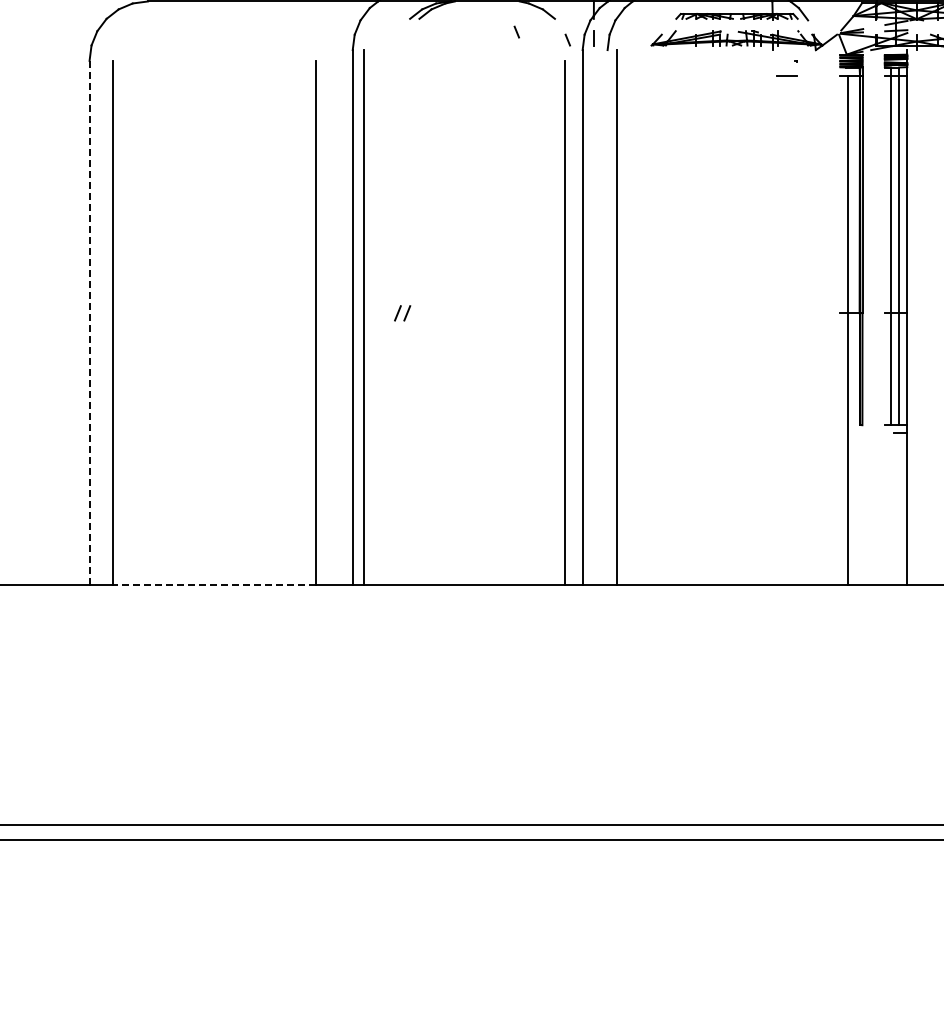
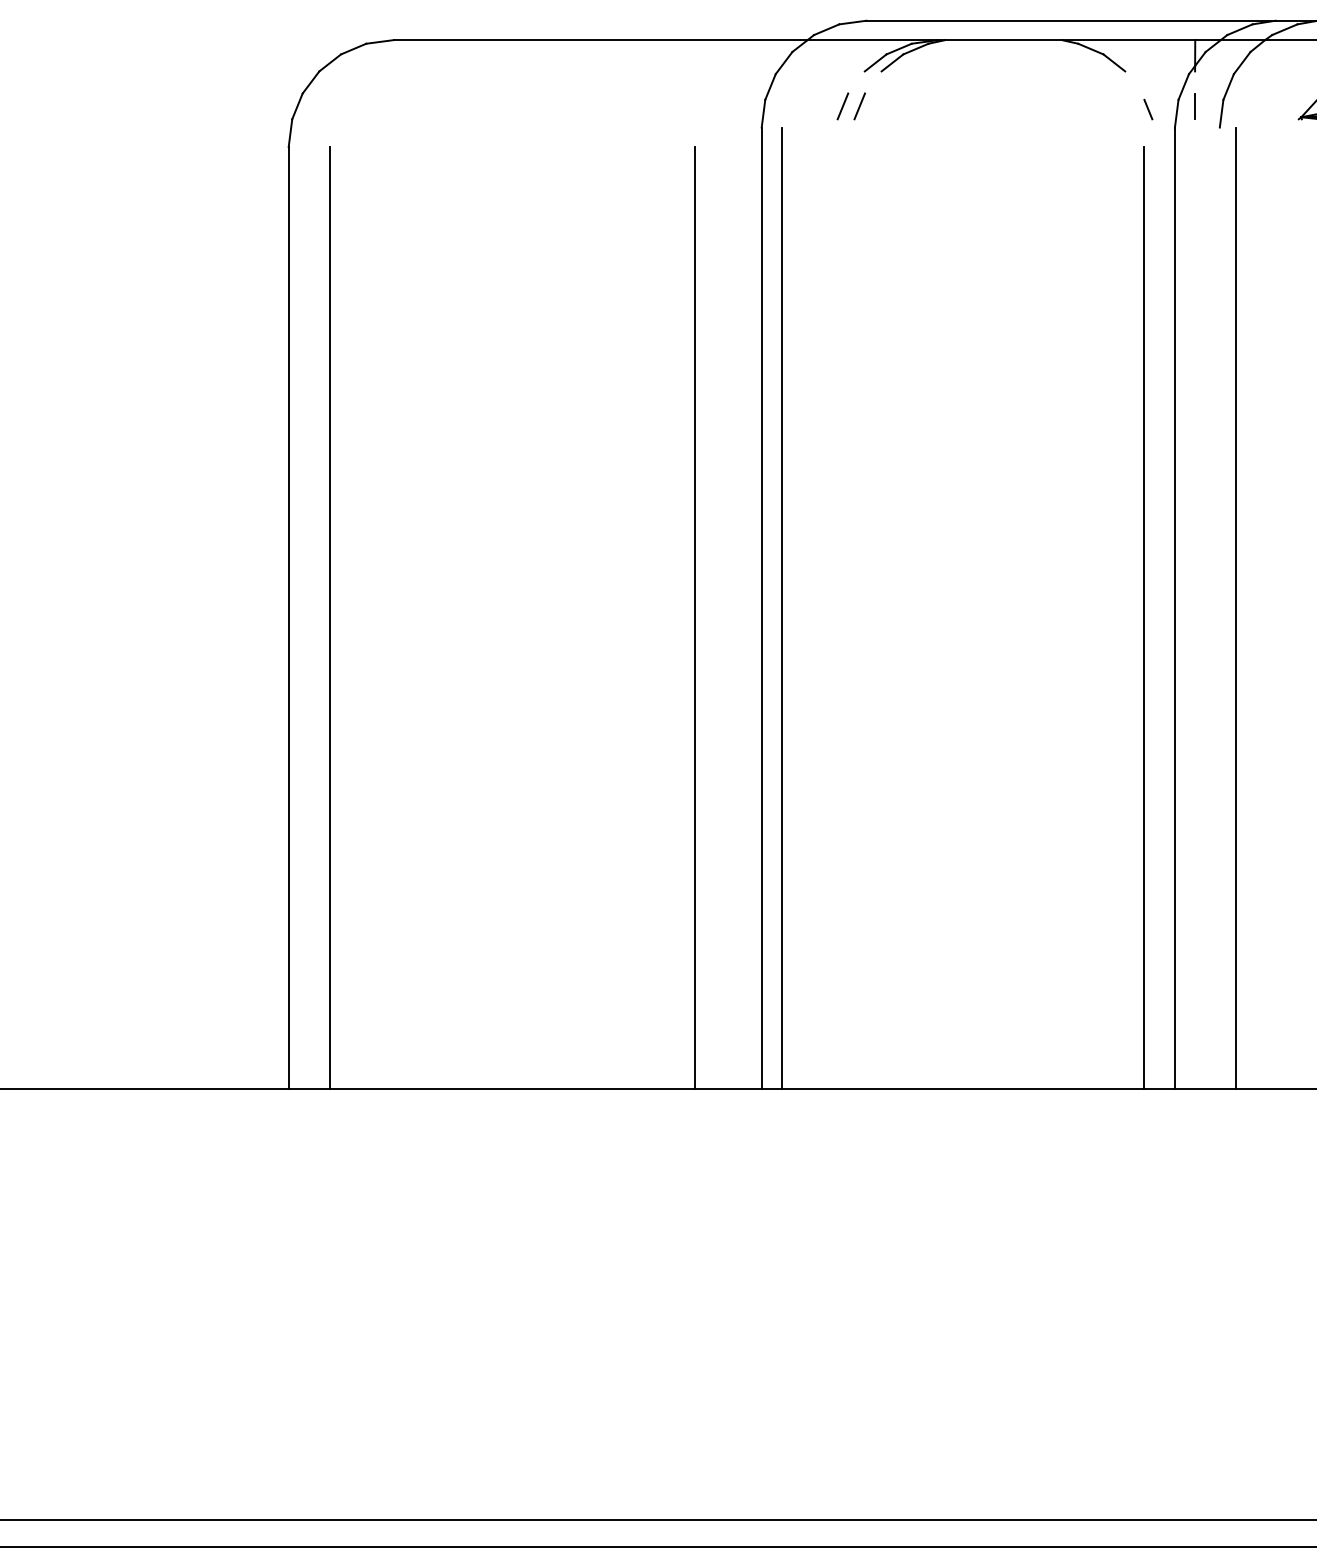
line: (516, 31) -> (1056, 94), removed
part: (402, 313) -> (851, 106), moved
line: (89, 322) -> (288, 617), dashed -> solid
line: (214, 584) -> (513, 1088), dashed -> solid

